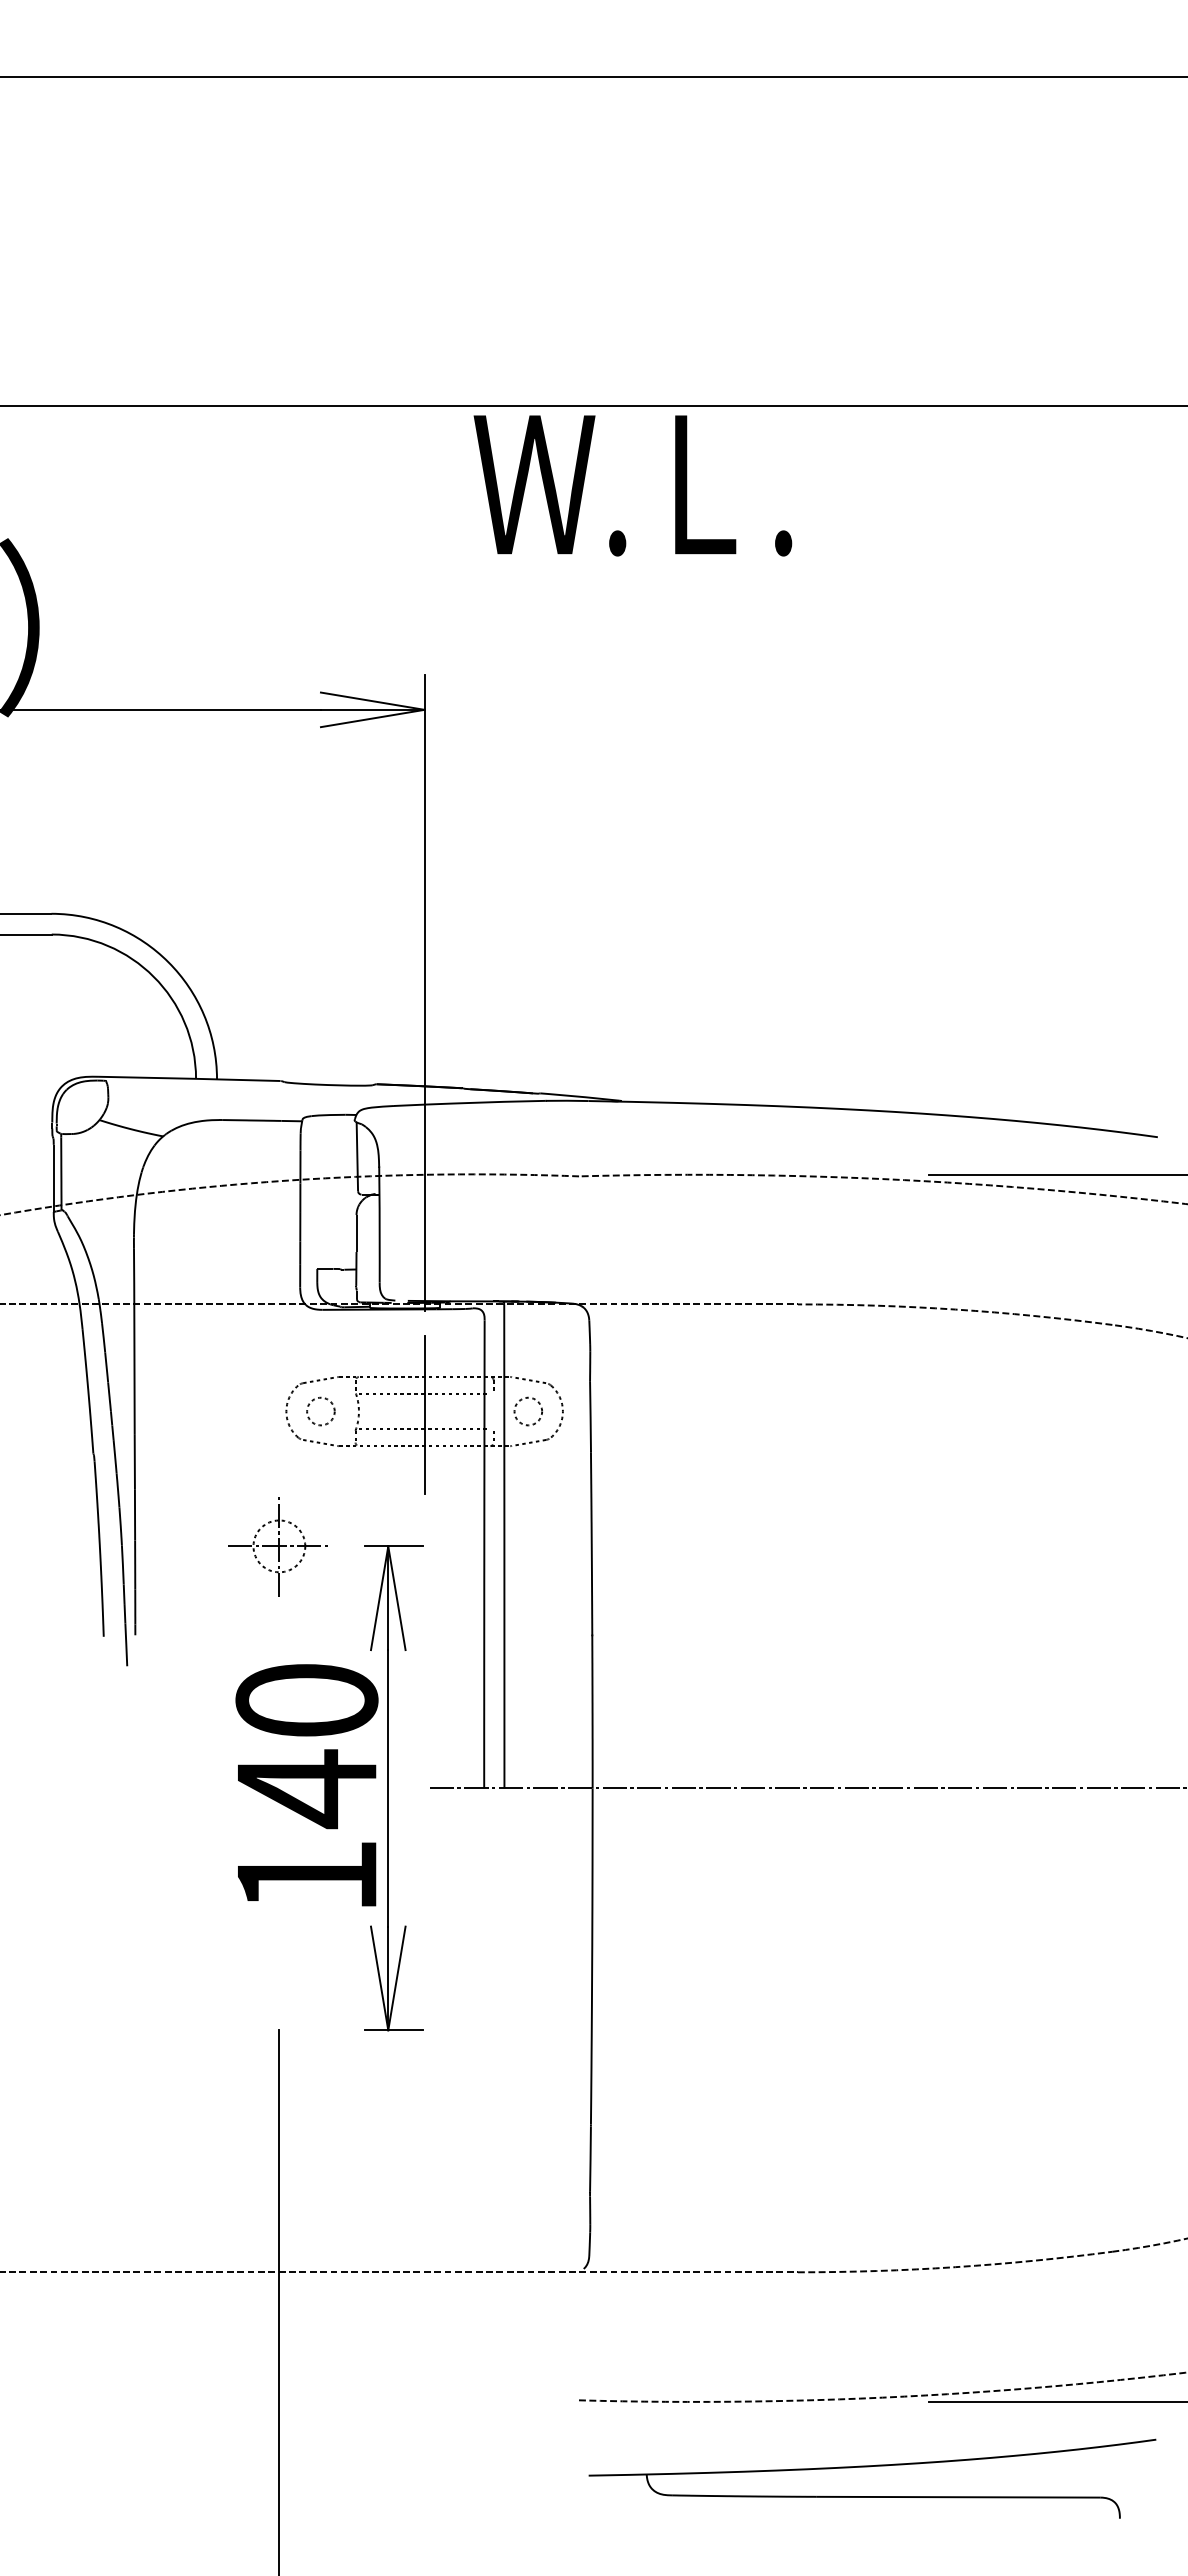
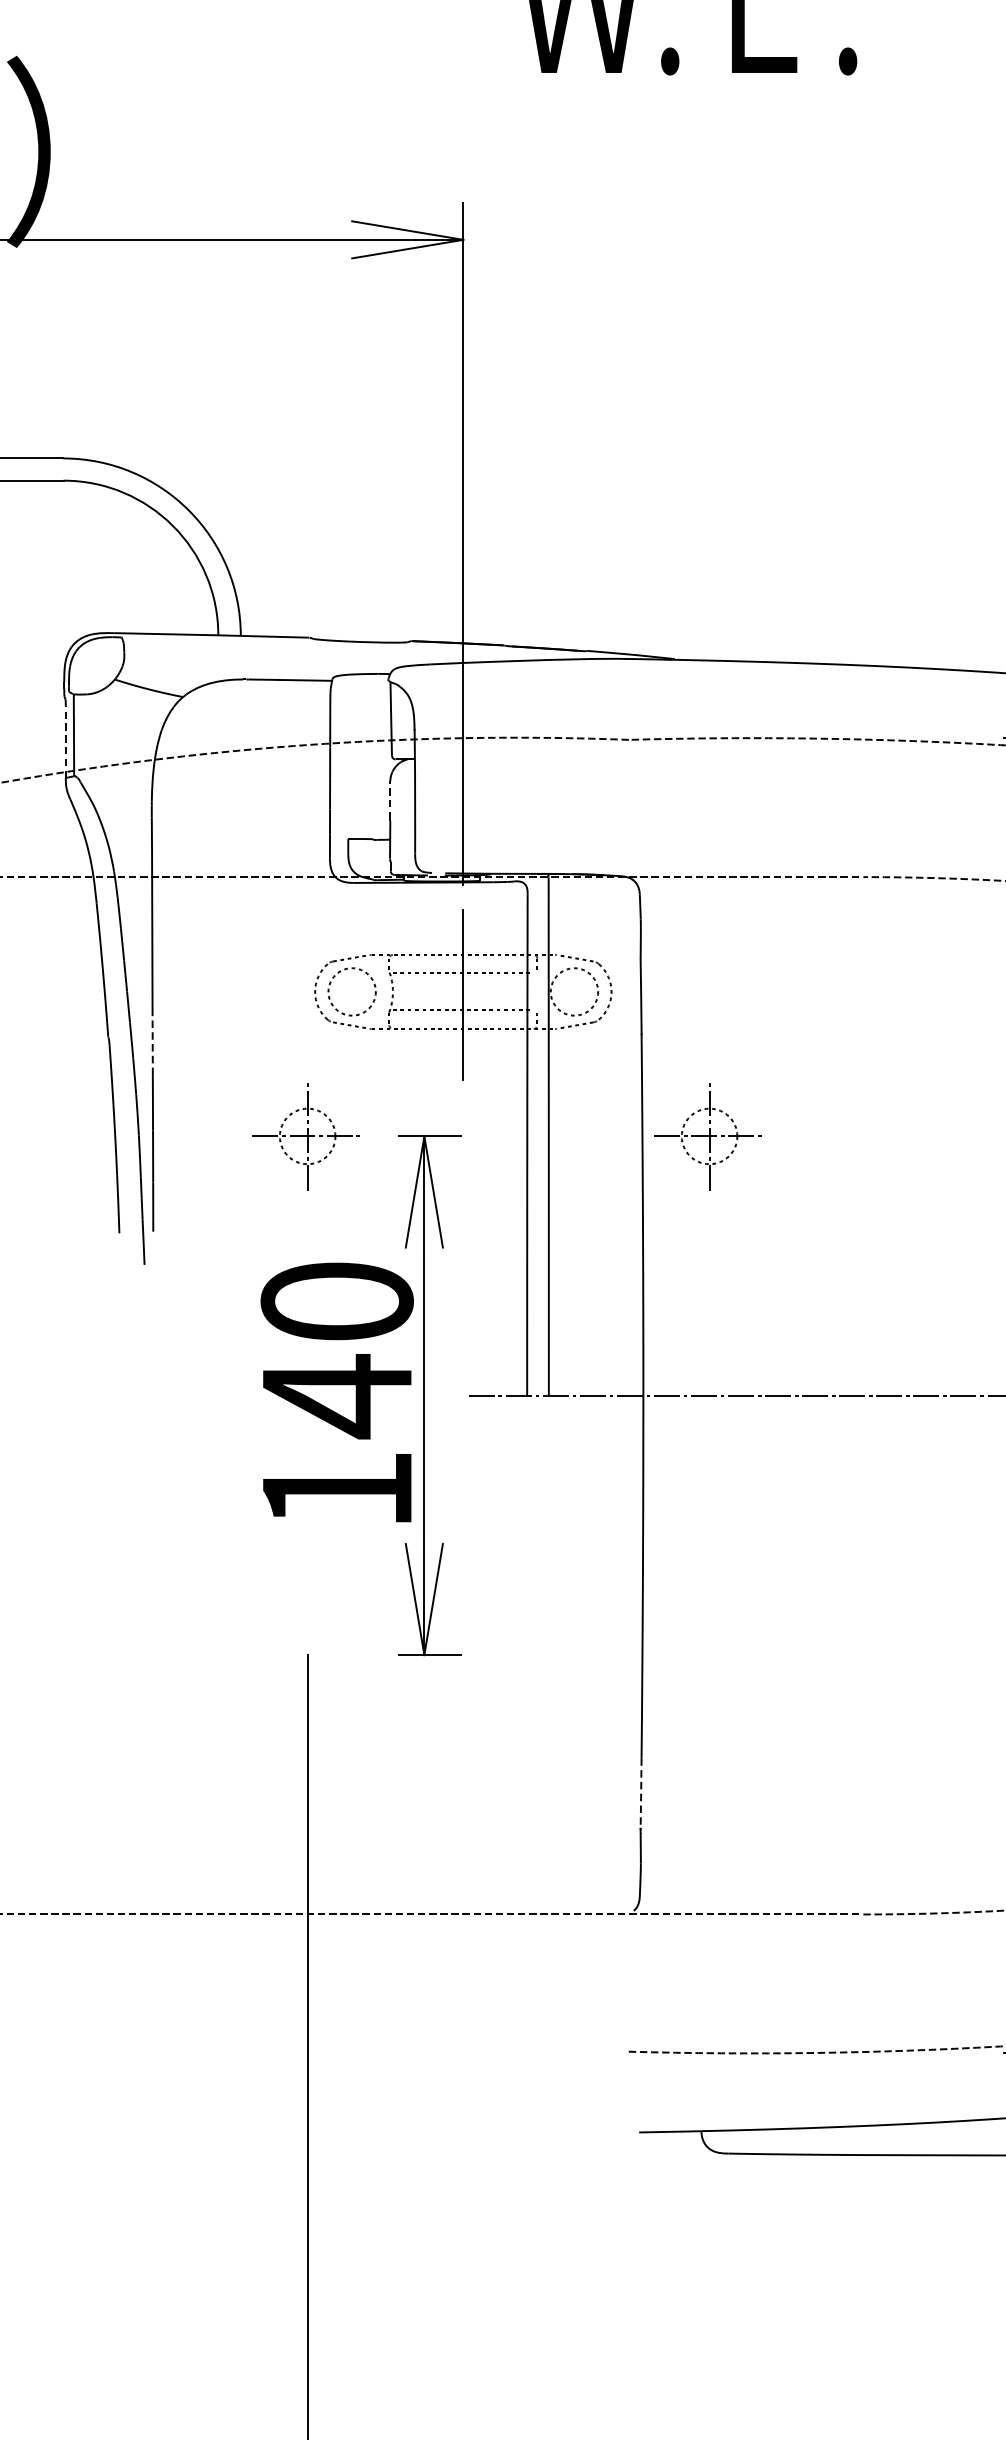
line: (53, 1178) -> (65, 742), solid -> dashed
line: (356, 1232) -> (390, 800), solid -> dashed
circle: (320, 1411) -> (351, 991), size x1.6
circle: (528, 1411) -> (574, 991), size x1.6
line: (134, 1461) -> (152, 1045), solid -> dashed
part: (652, 1546) -> (707, 1136), added
line: (590, 2159) -> (641, 1793), solid -> dashed

